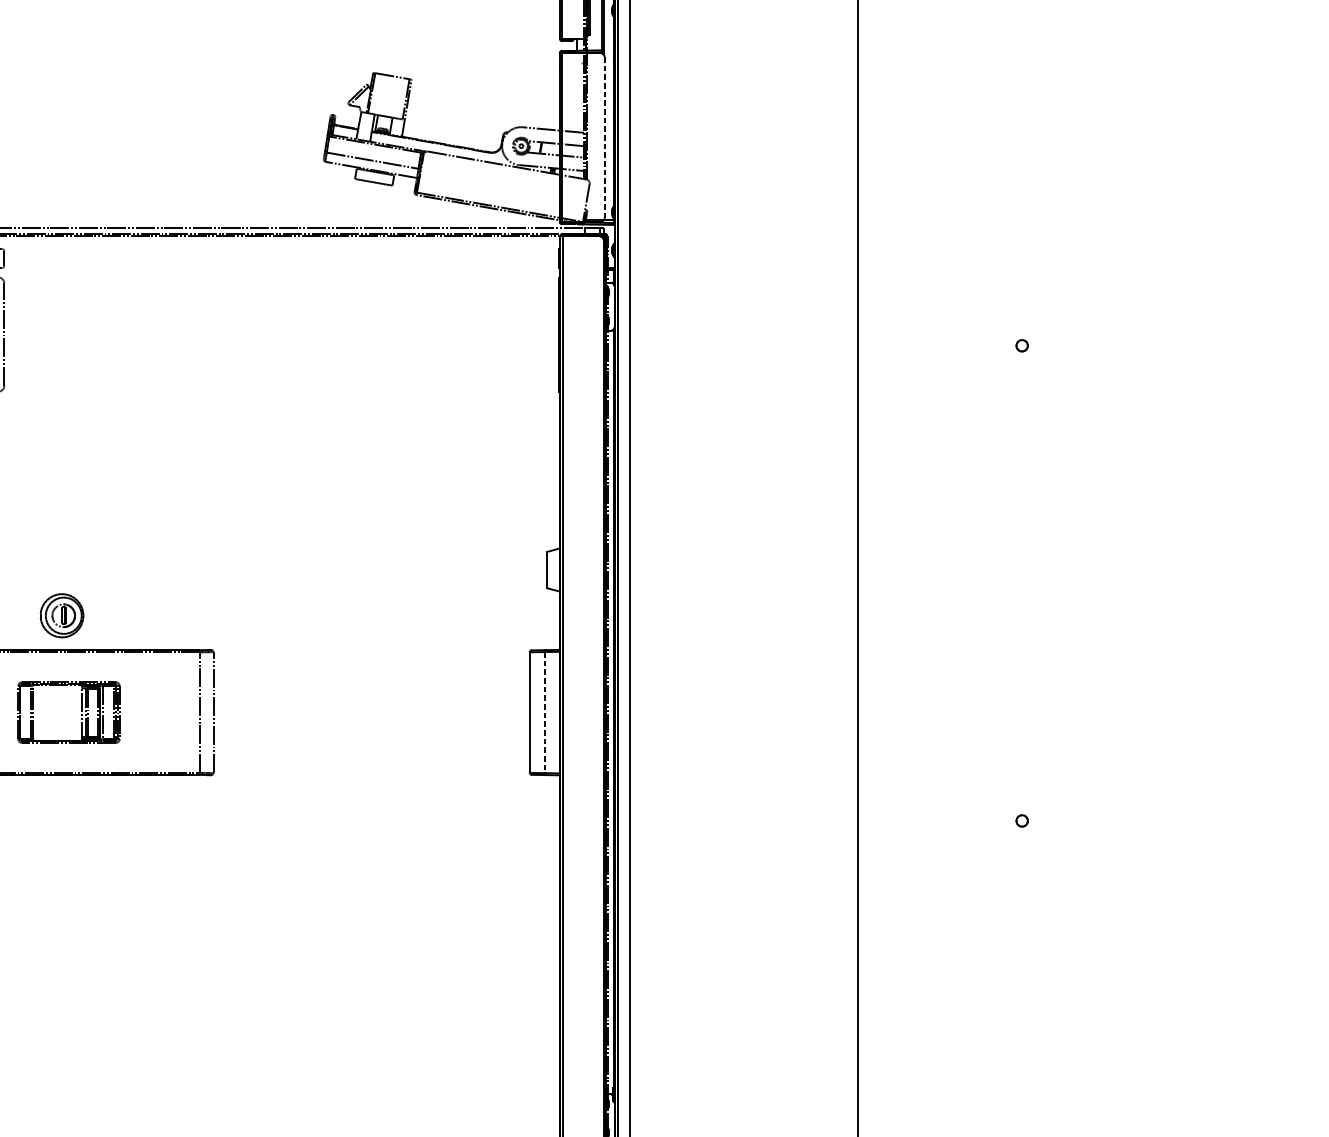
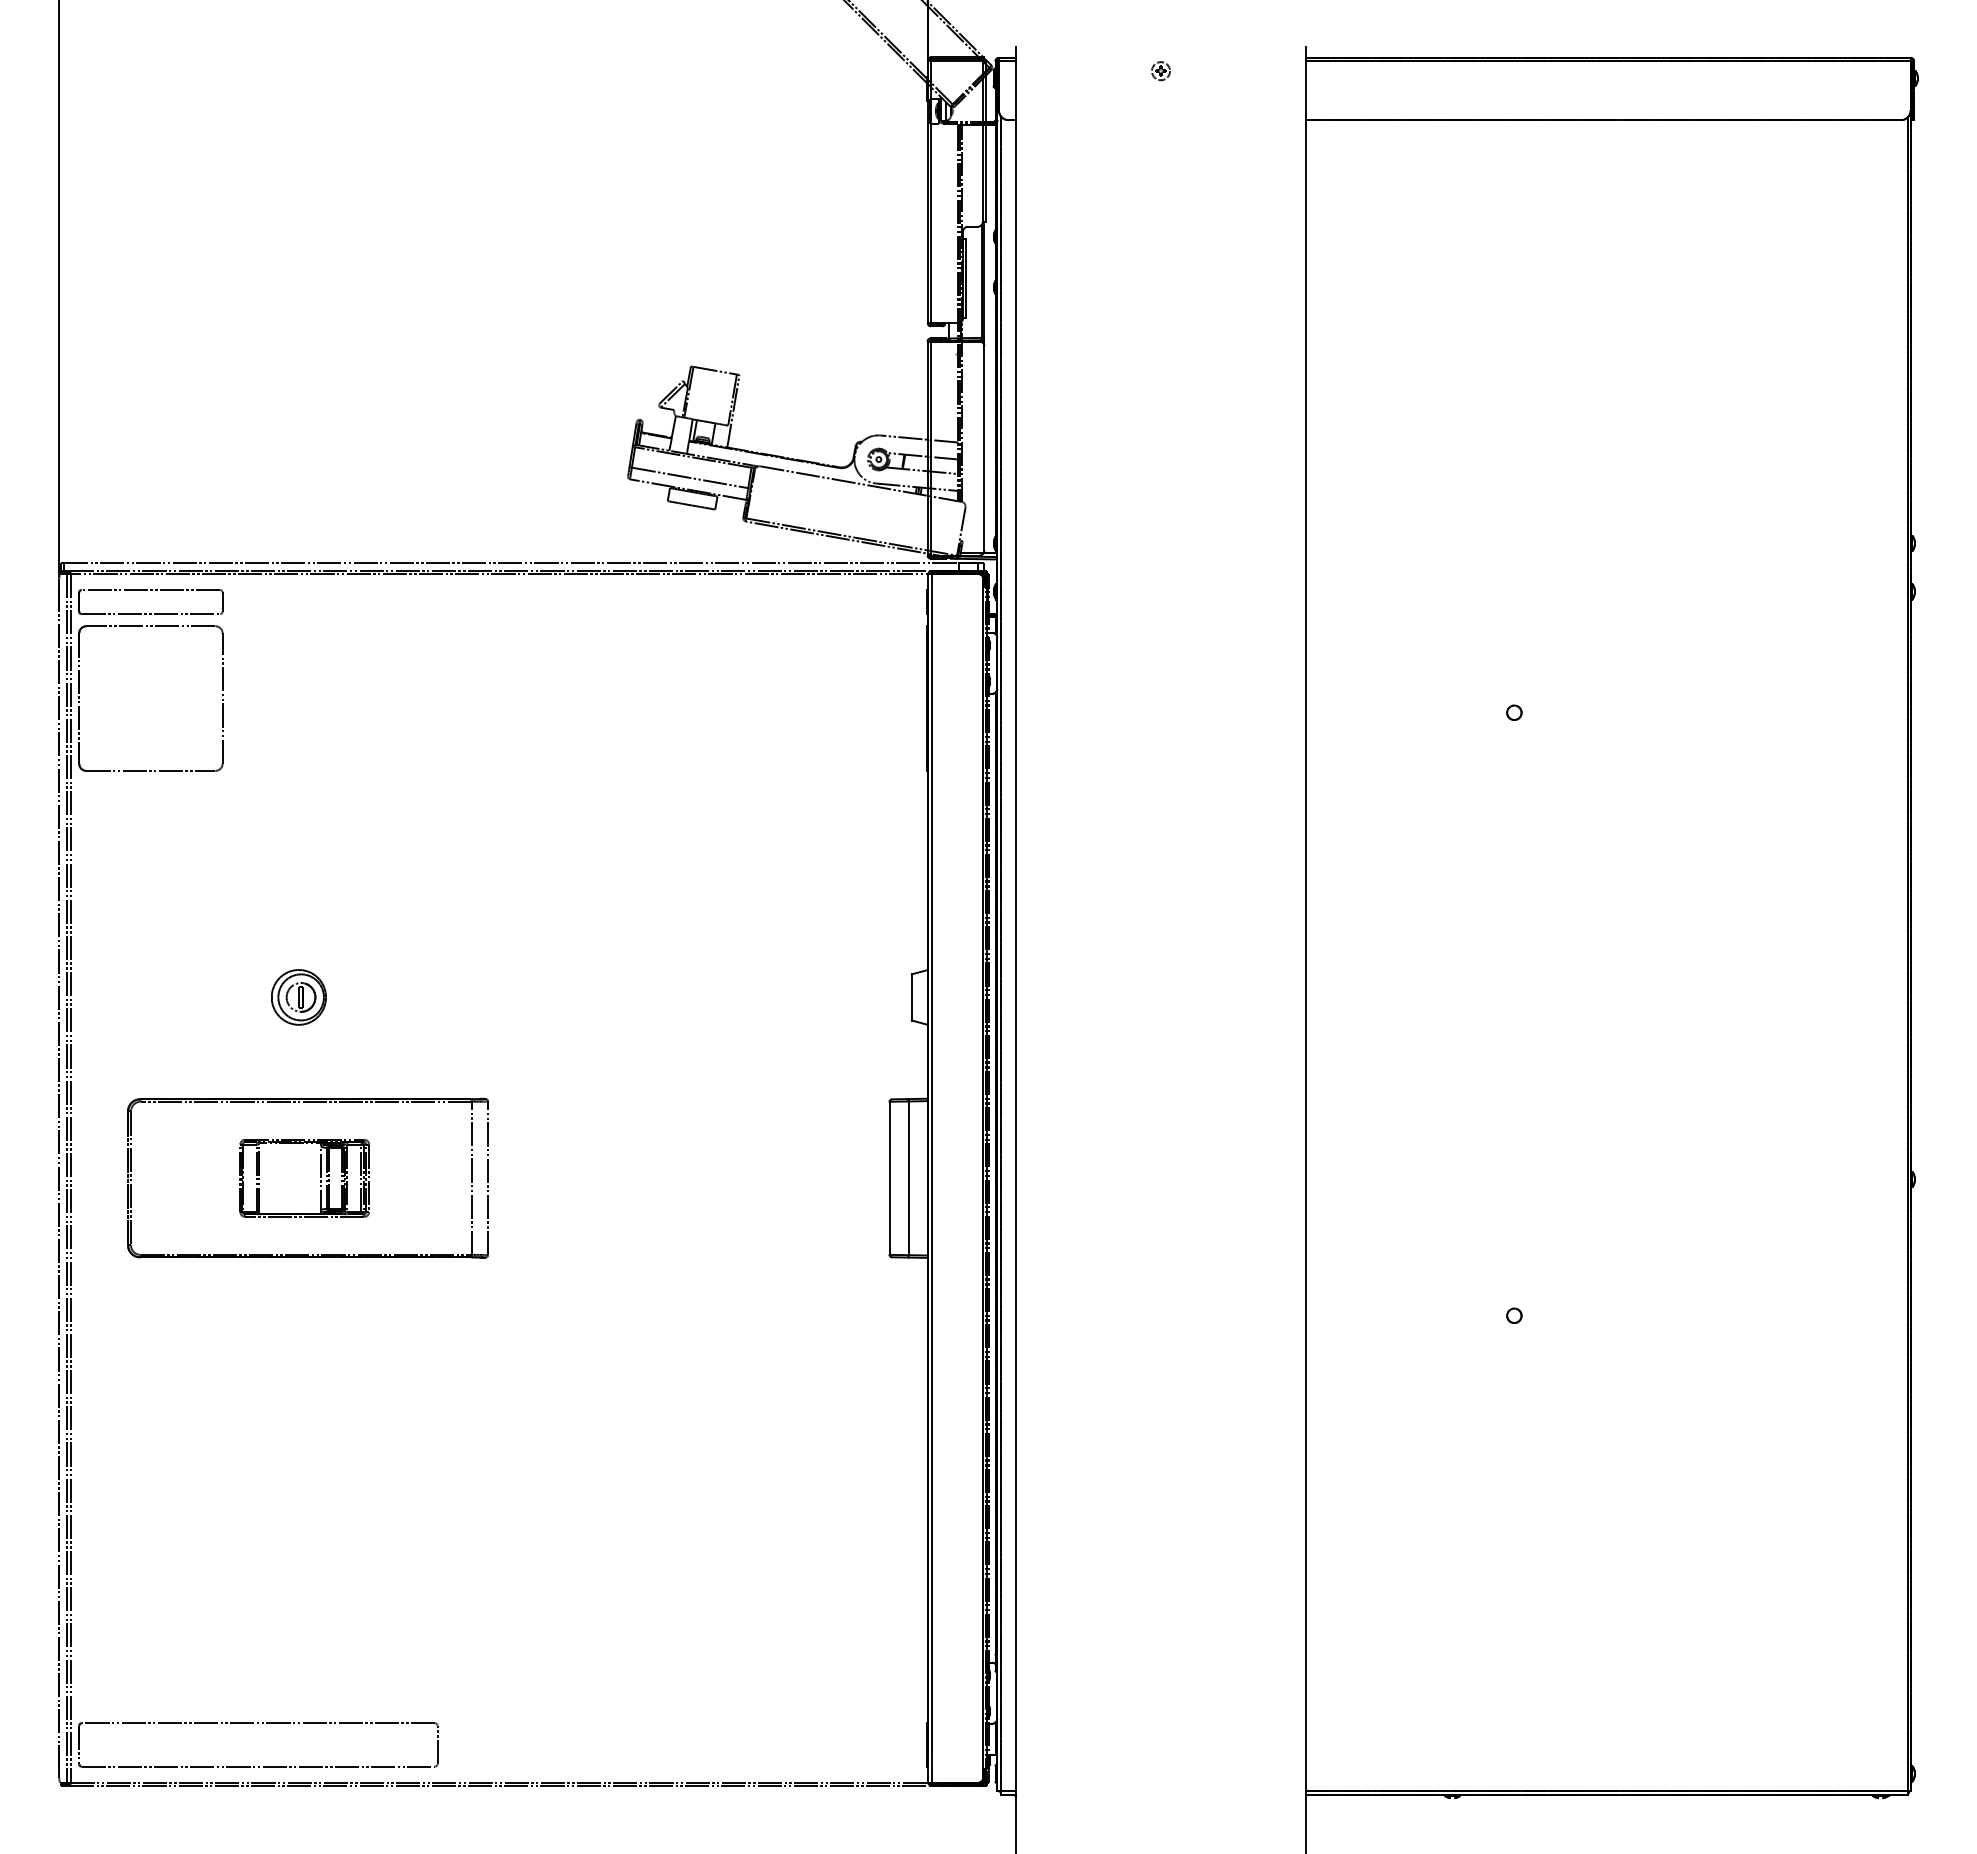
line: (604, 138) -> (984, 449), dashed -> solid
part: (61, 615) -> (298, 997), moved
line: (544, 712) -> (908, 1178), dashed -> solid

